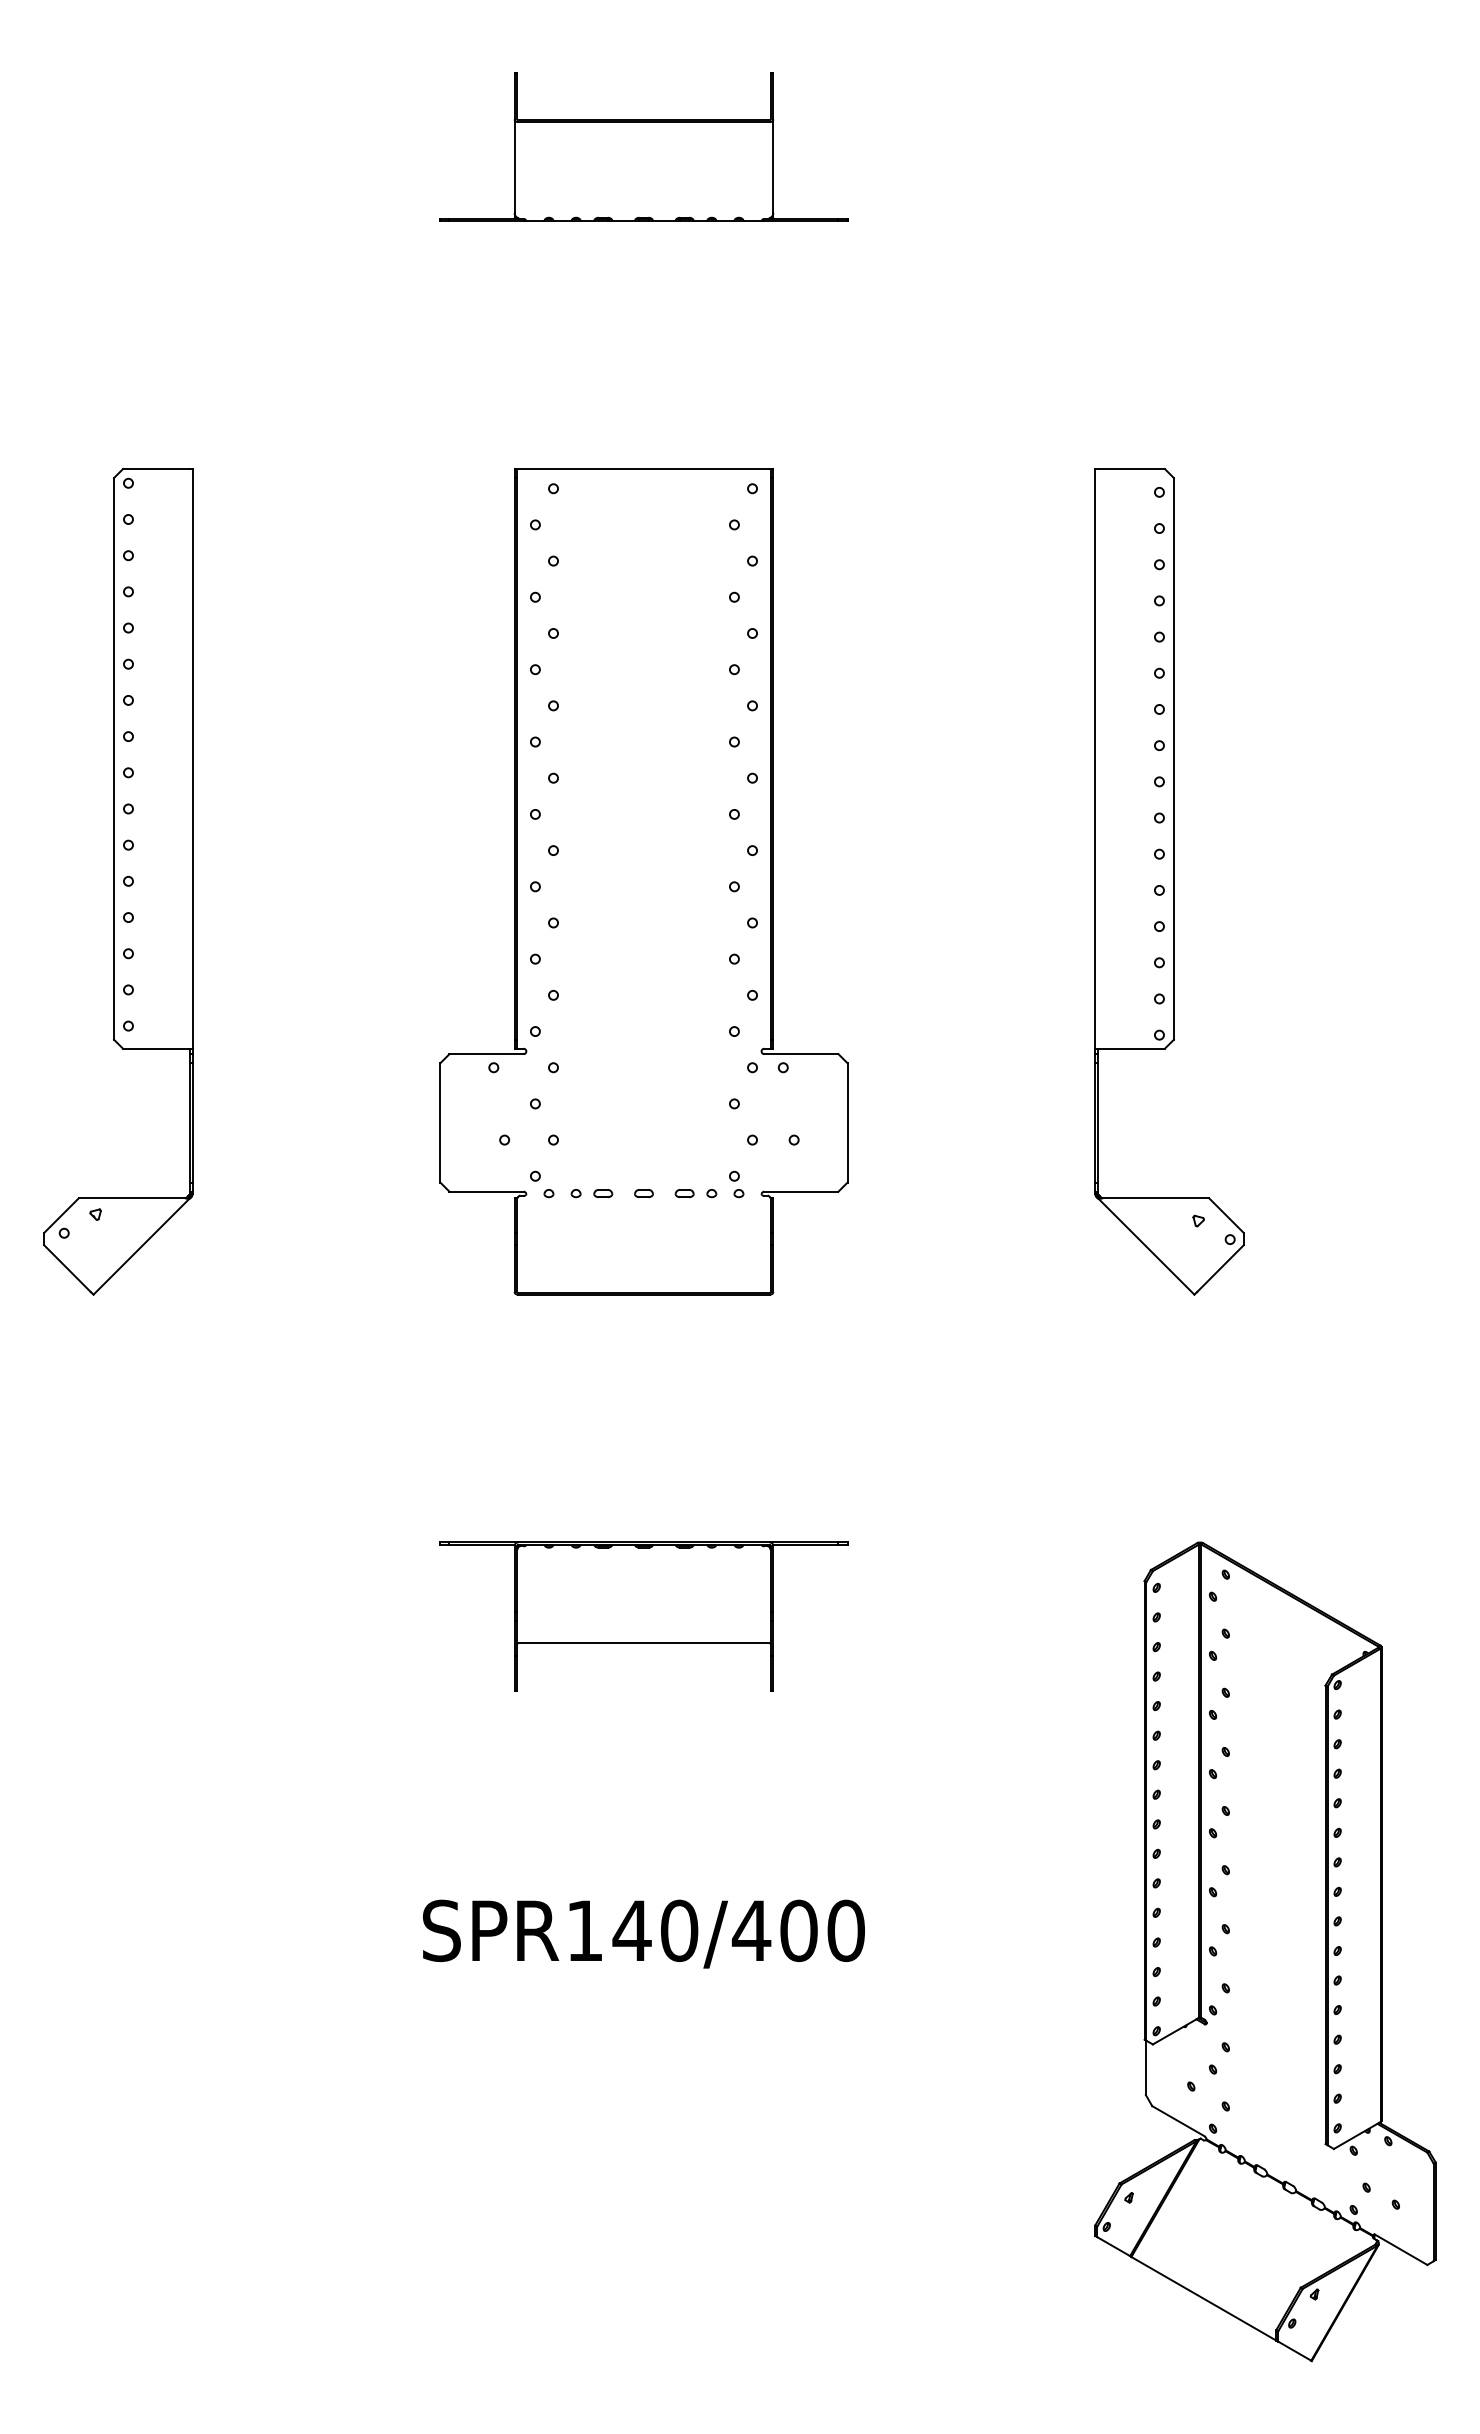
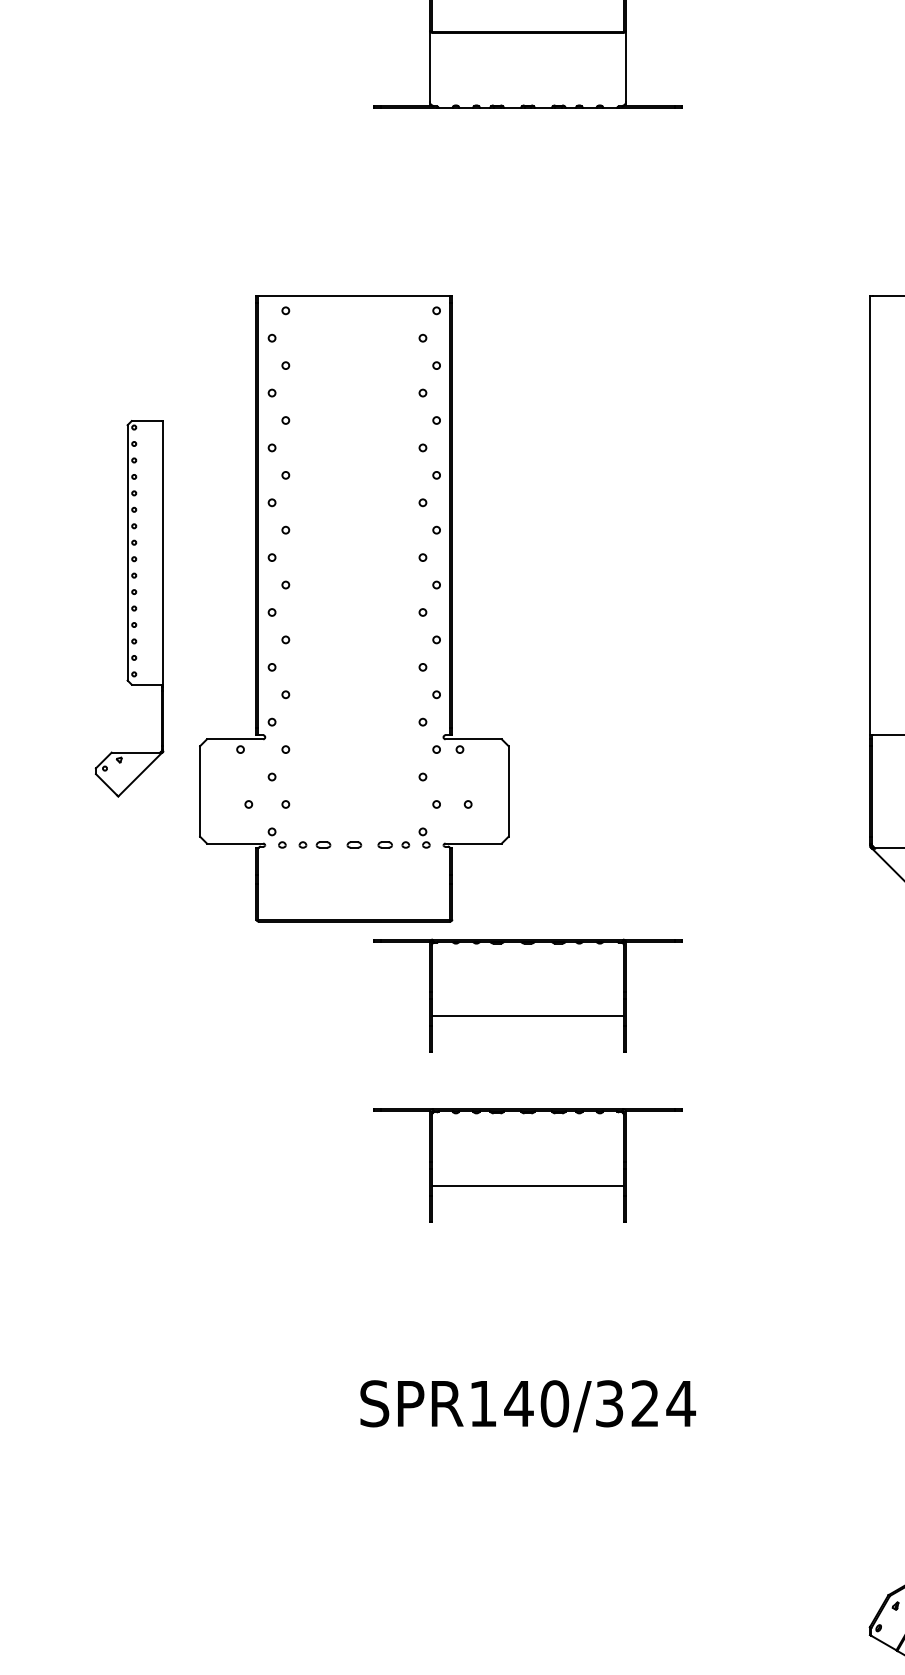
part: (118, 881) -> (129, 608), size x0.6
part: (643, 881) -> (354, 608), moved
part: (643, 1392) -> (527, 995), added
text: (798, 1930) -> (645, 1403), SPR140/400 -> SPR140/324

